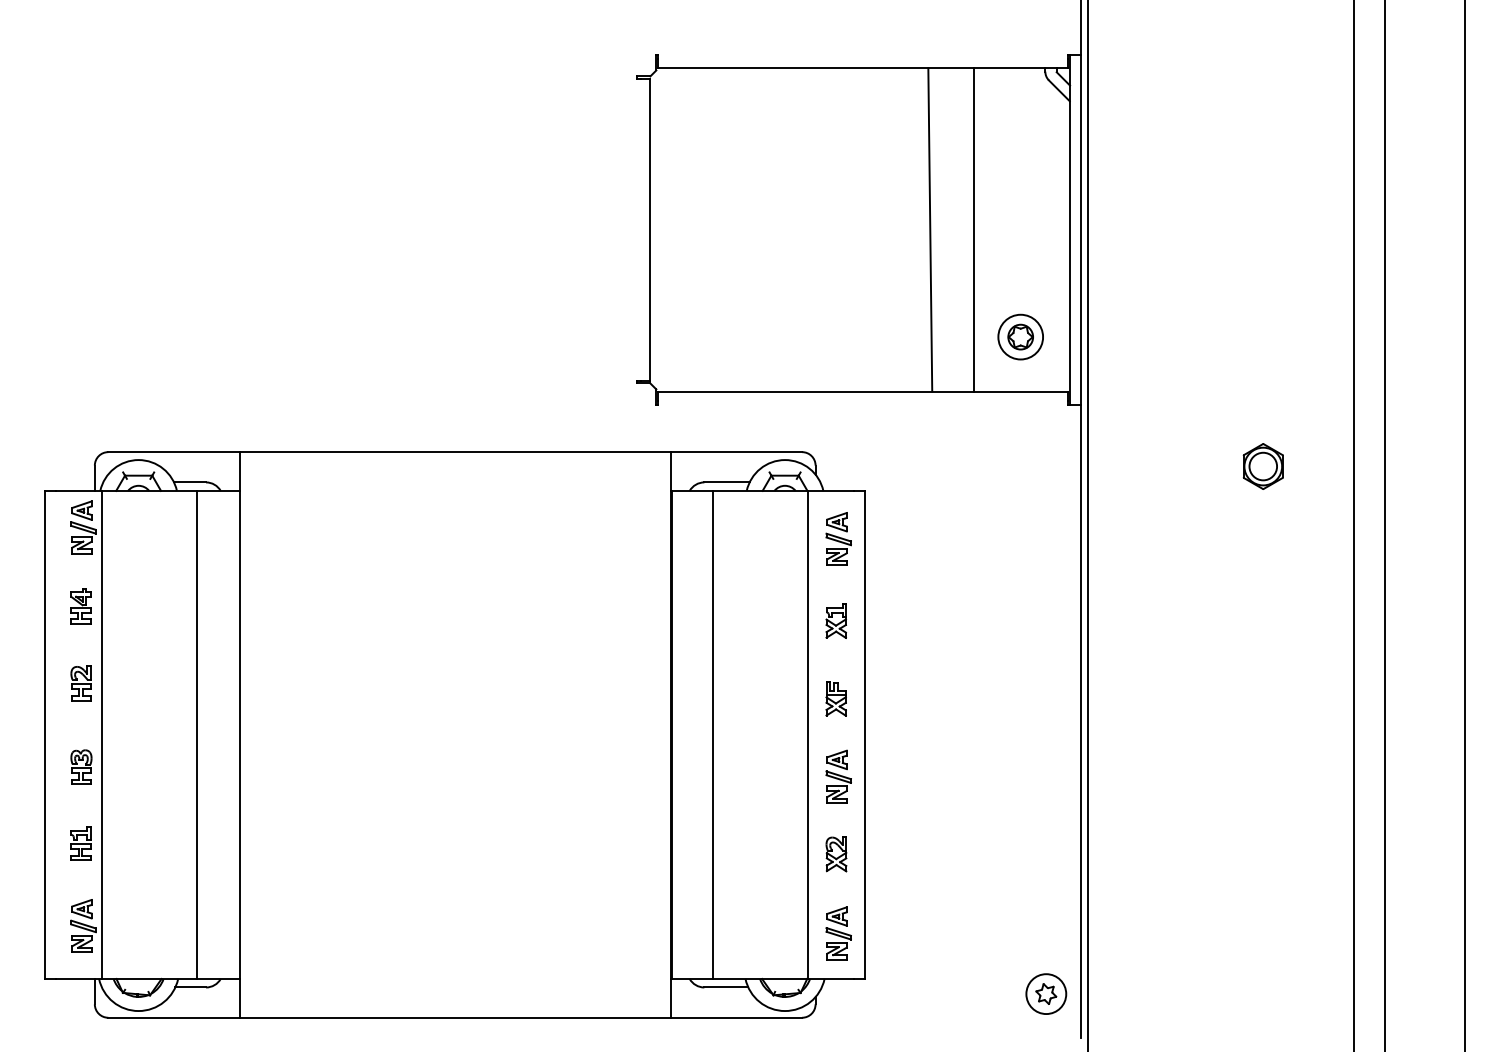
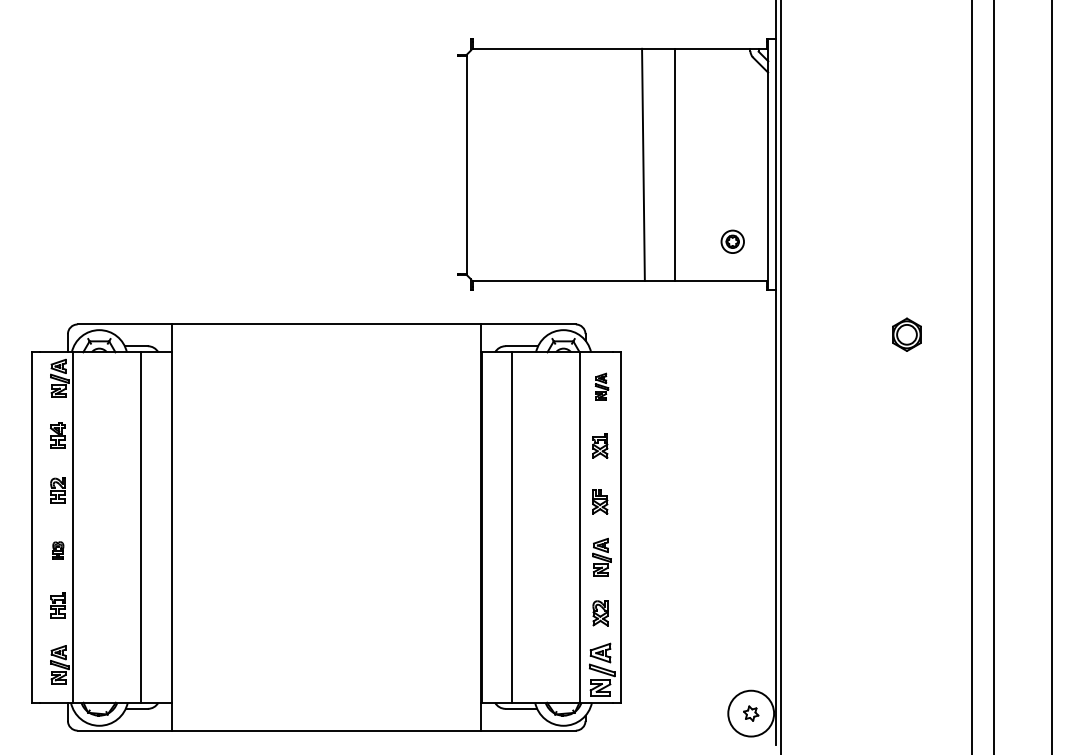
line: (930, 229) -> (643, 164), moved
line: (973, 229) -> (674, 164), moved
part: (1020, 336) -> (732, 241), size x0.7
part: (838, 538) -> (601, 386), size x0.7
part: (81, 766) -> (58, 550), size x0.7
part: (838, 933) -> (601, 670), size x1.4
circle: (1046, 994) -> (751, 713), size x1.6

